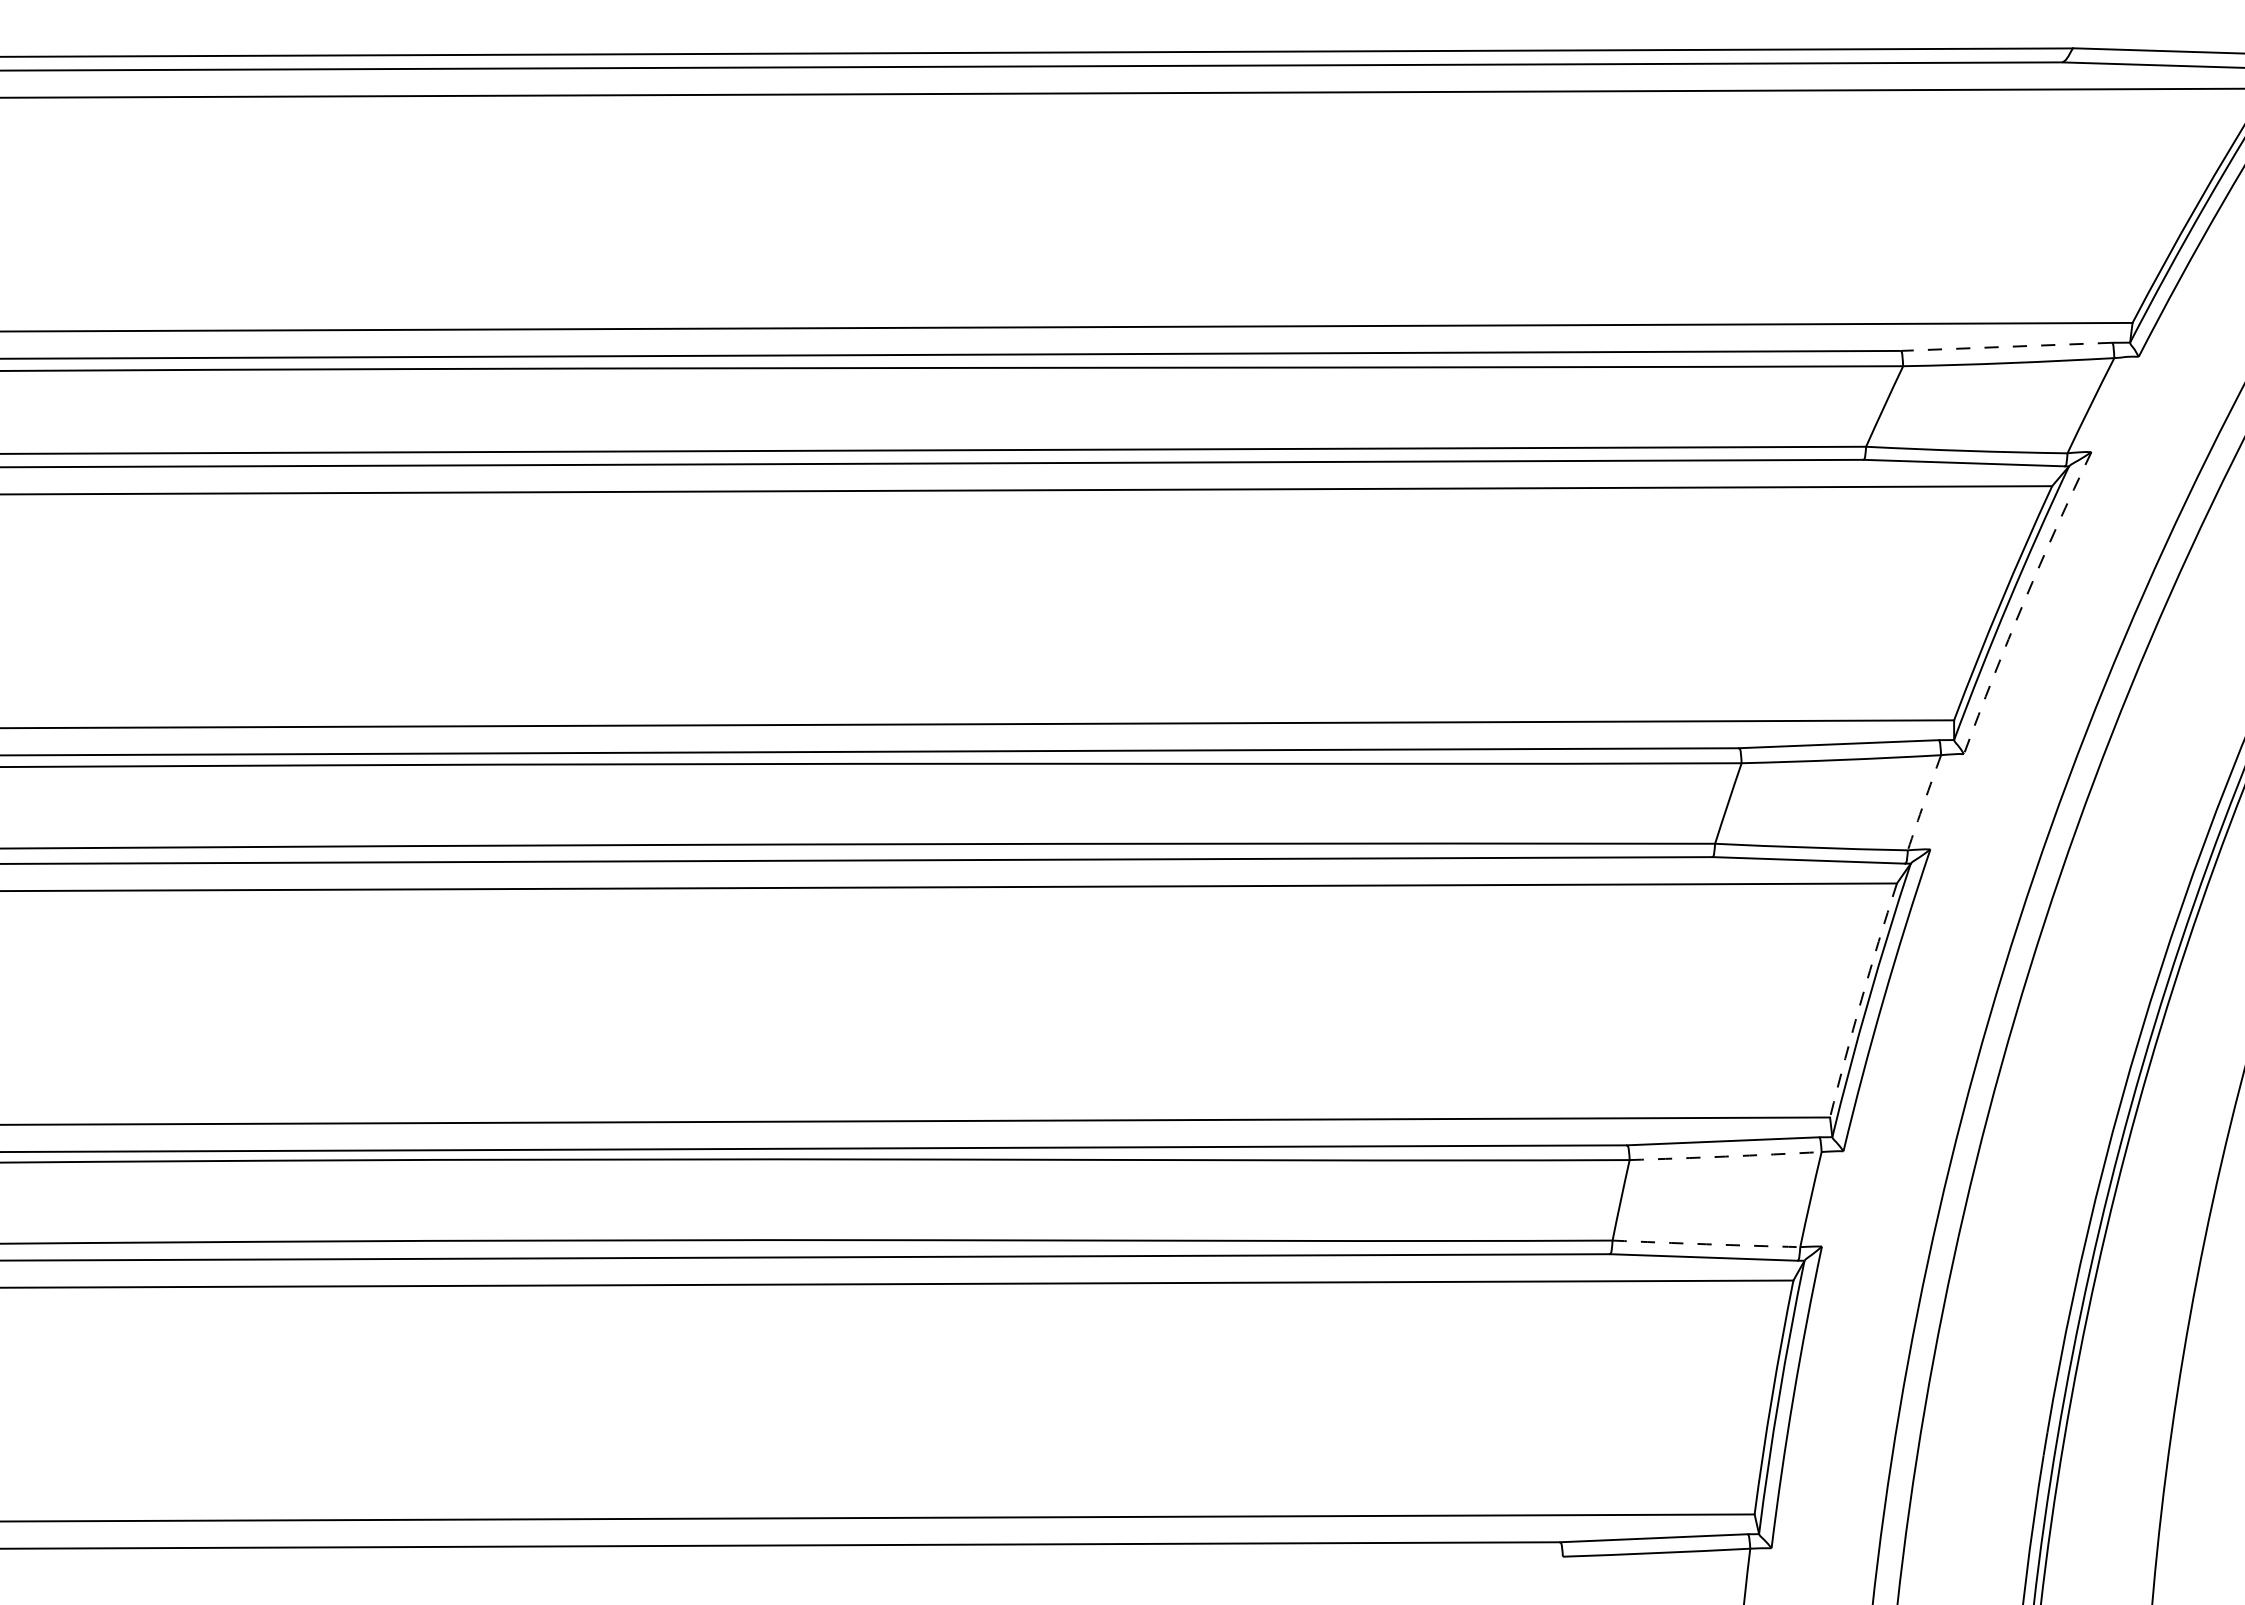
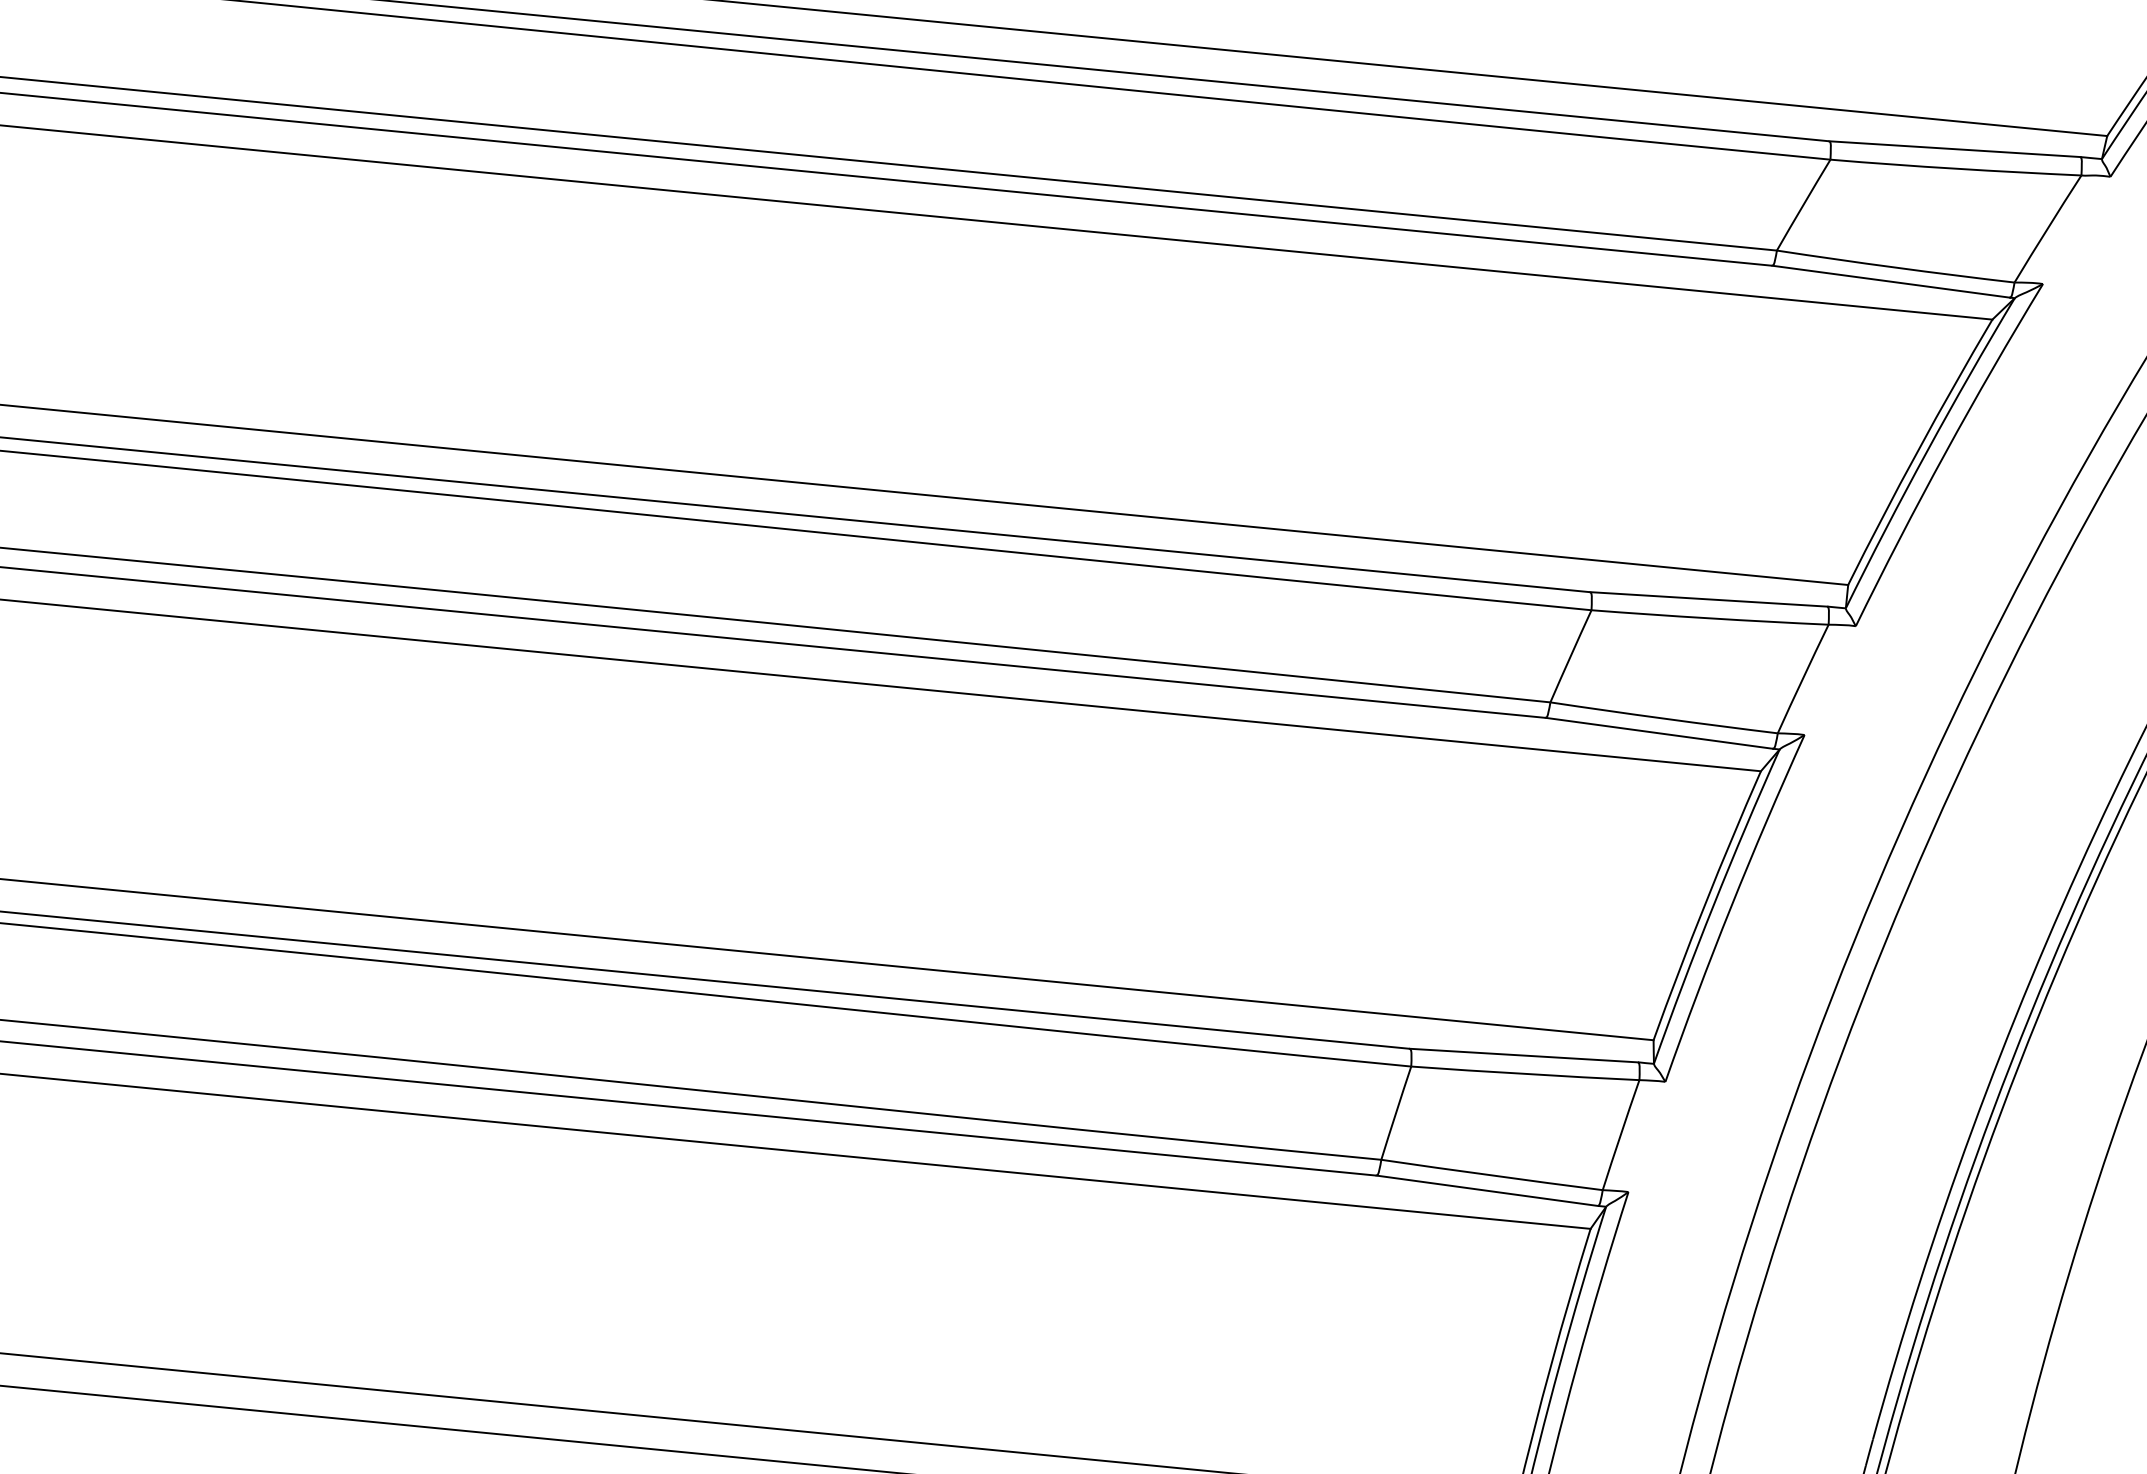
line: (2006, 346) -> (1955, 148), dashed -> solid
arc: (2024, 601) -> (1945, 452), dashed -> solid
arc: (1924, 802) -> (1803, 678), dashed -> solid
arc: (1861, 999) -> (1704, 904), dashed -> solid
arc: (1725, 1156) -> (1525, 1073), dashed -> solid
arc: (1706, 1244) -> (1492, 1175), dashed -> solid

